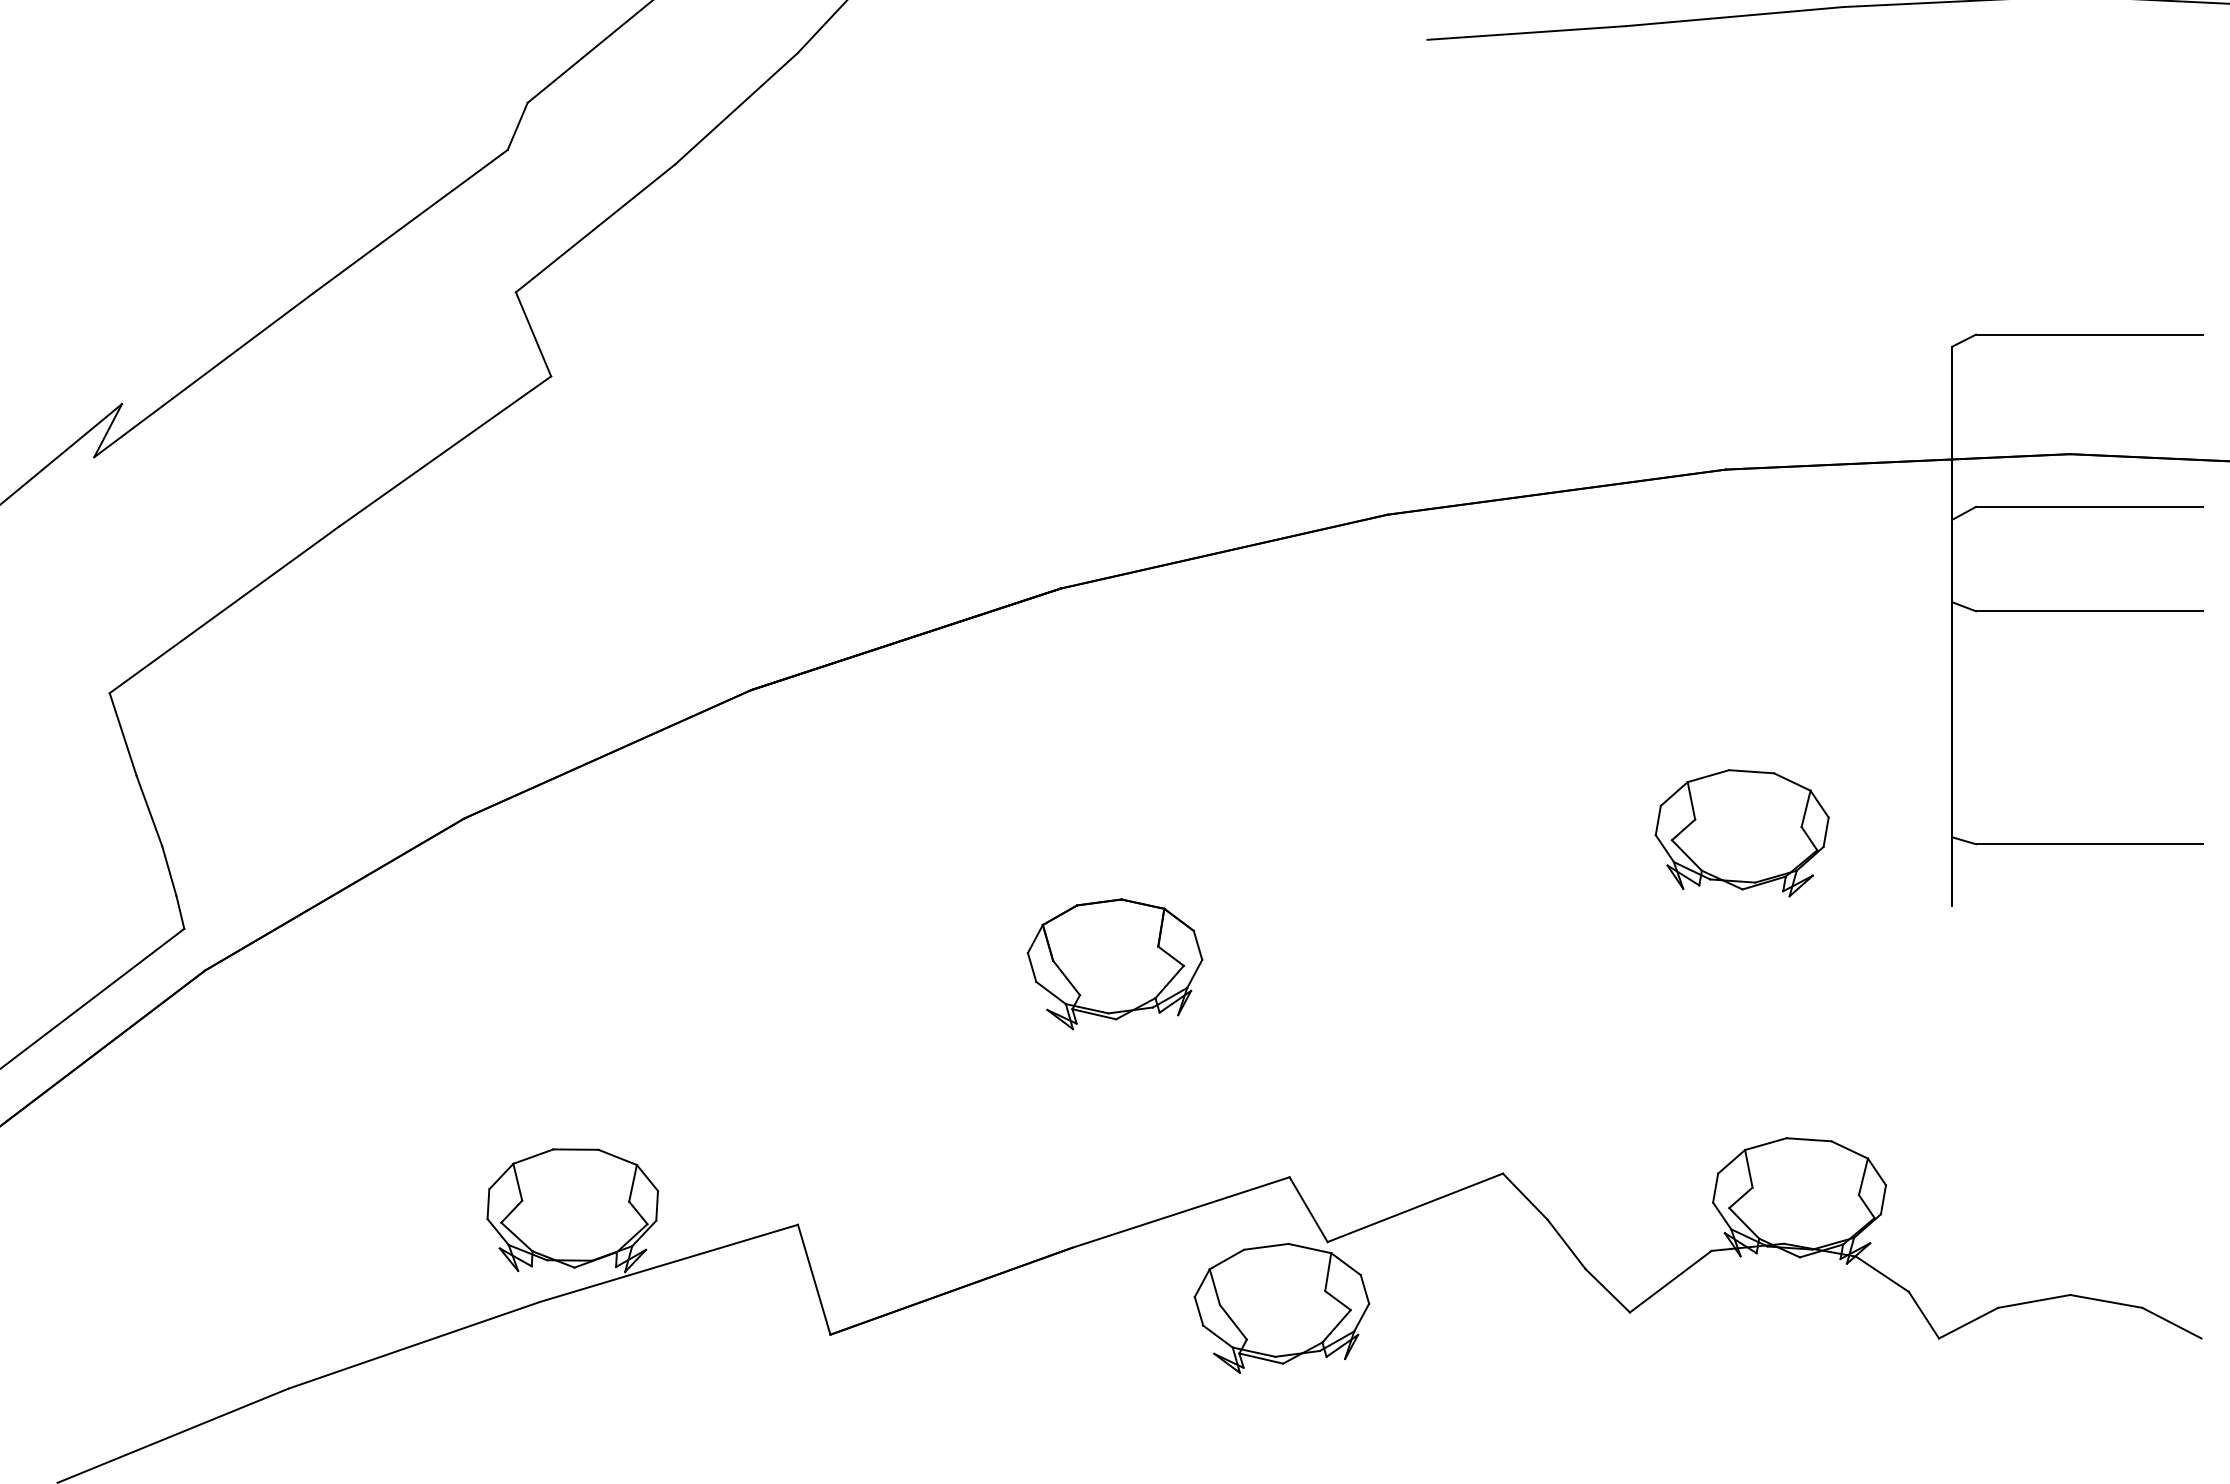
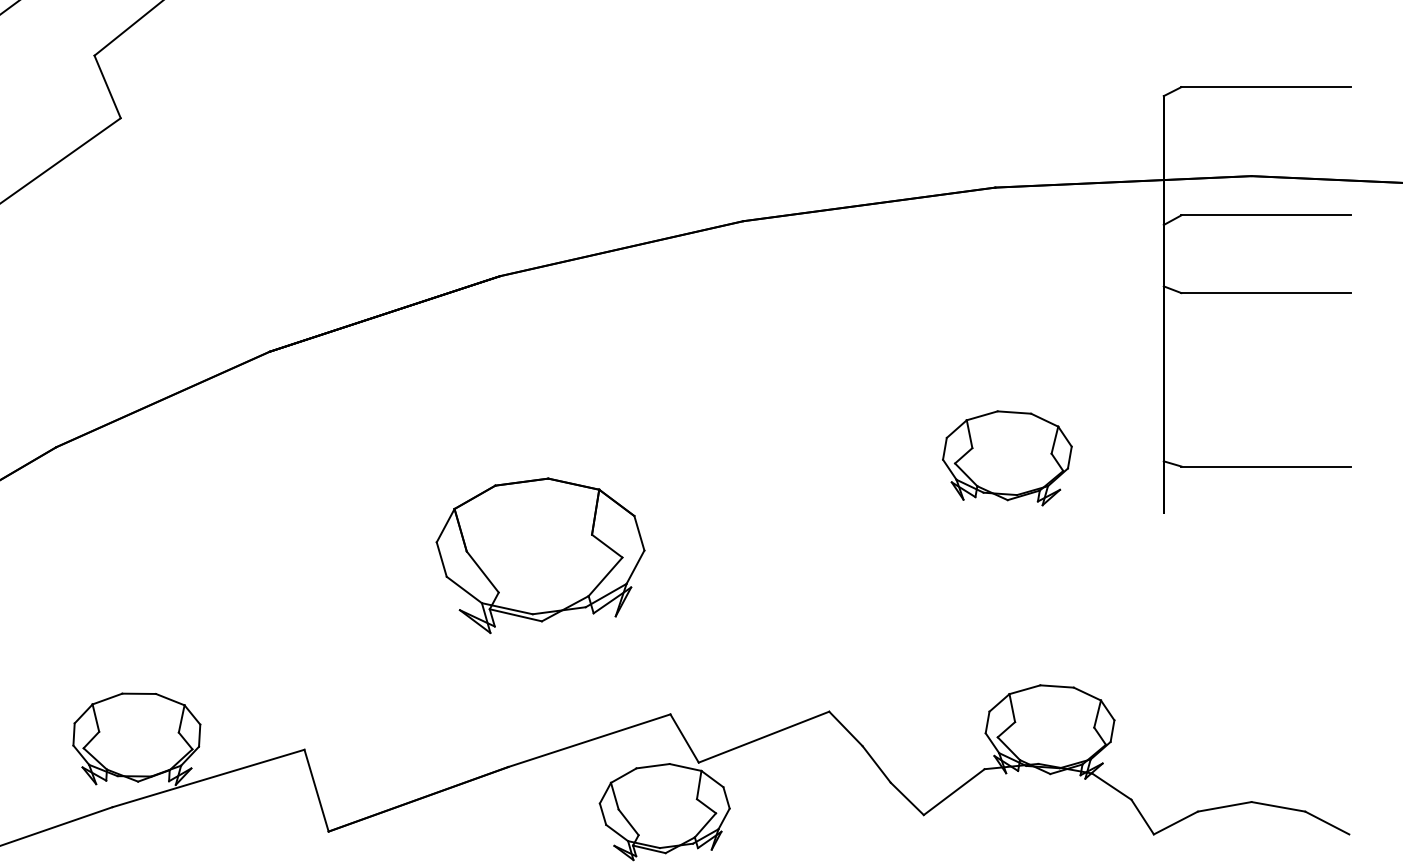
part: (1114, 964) -> (540, 556), size x1.6

